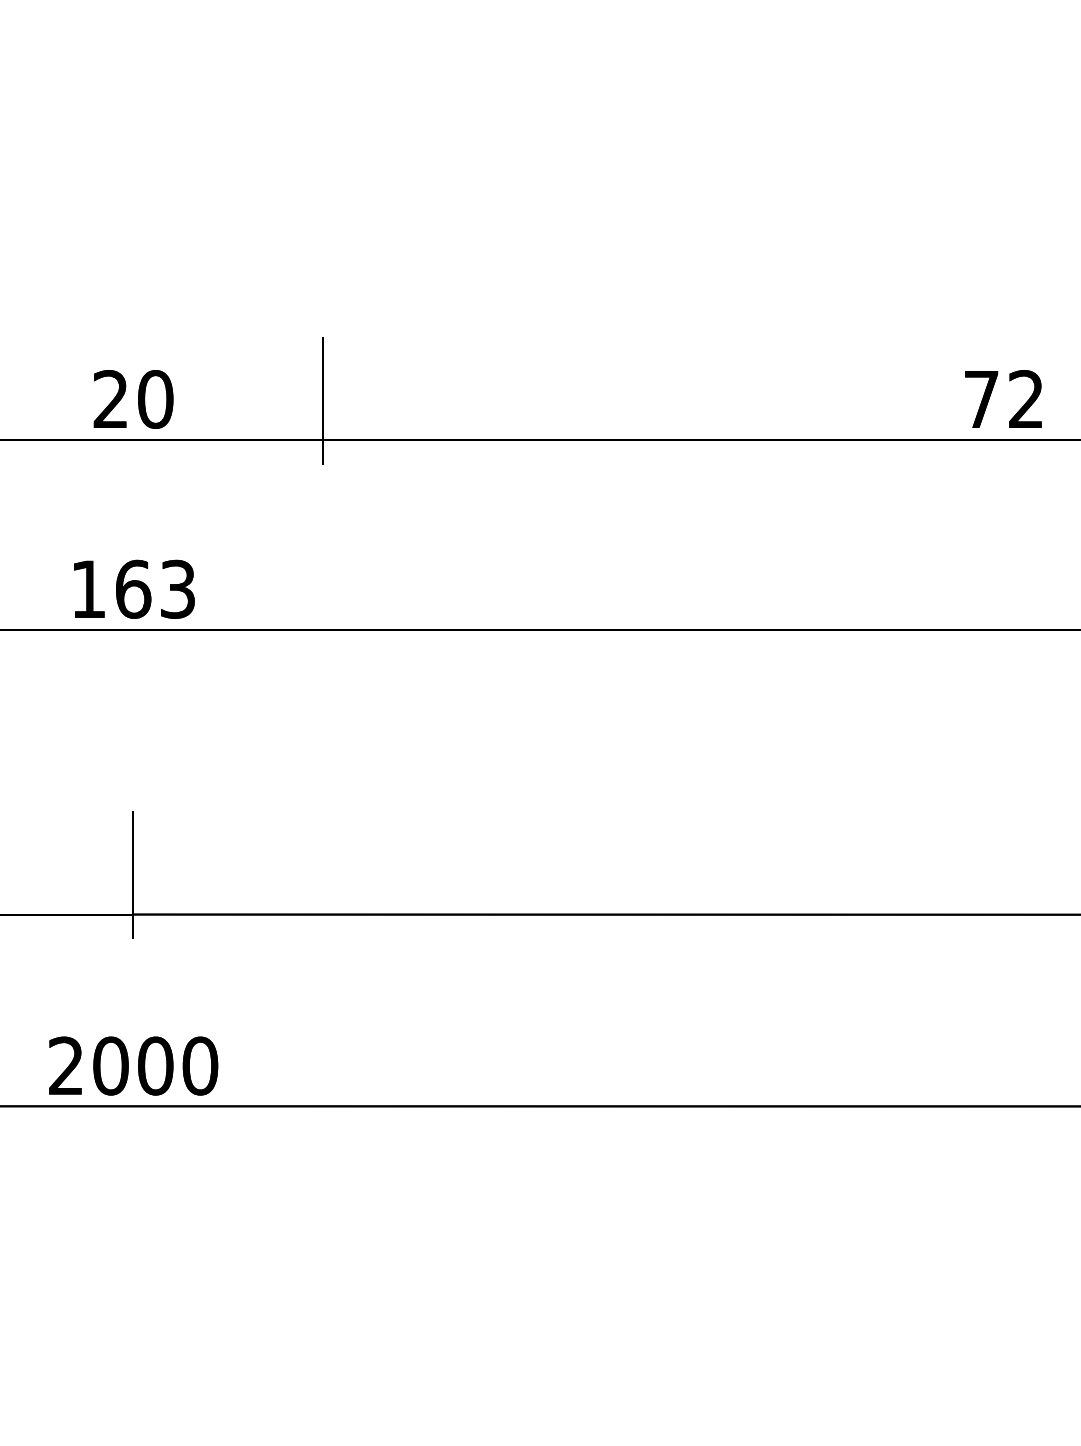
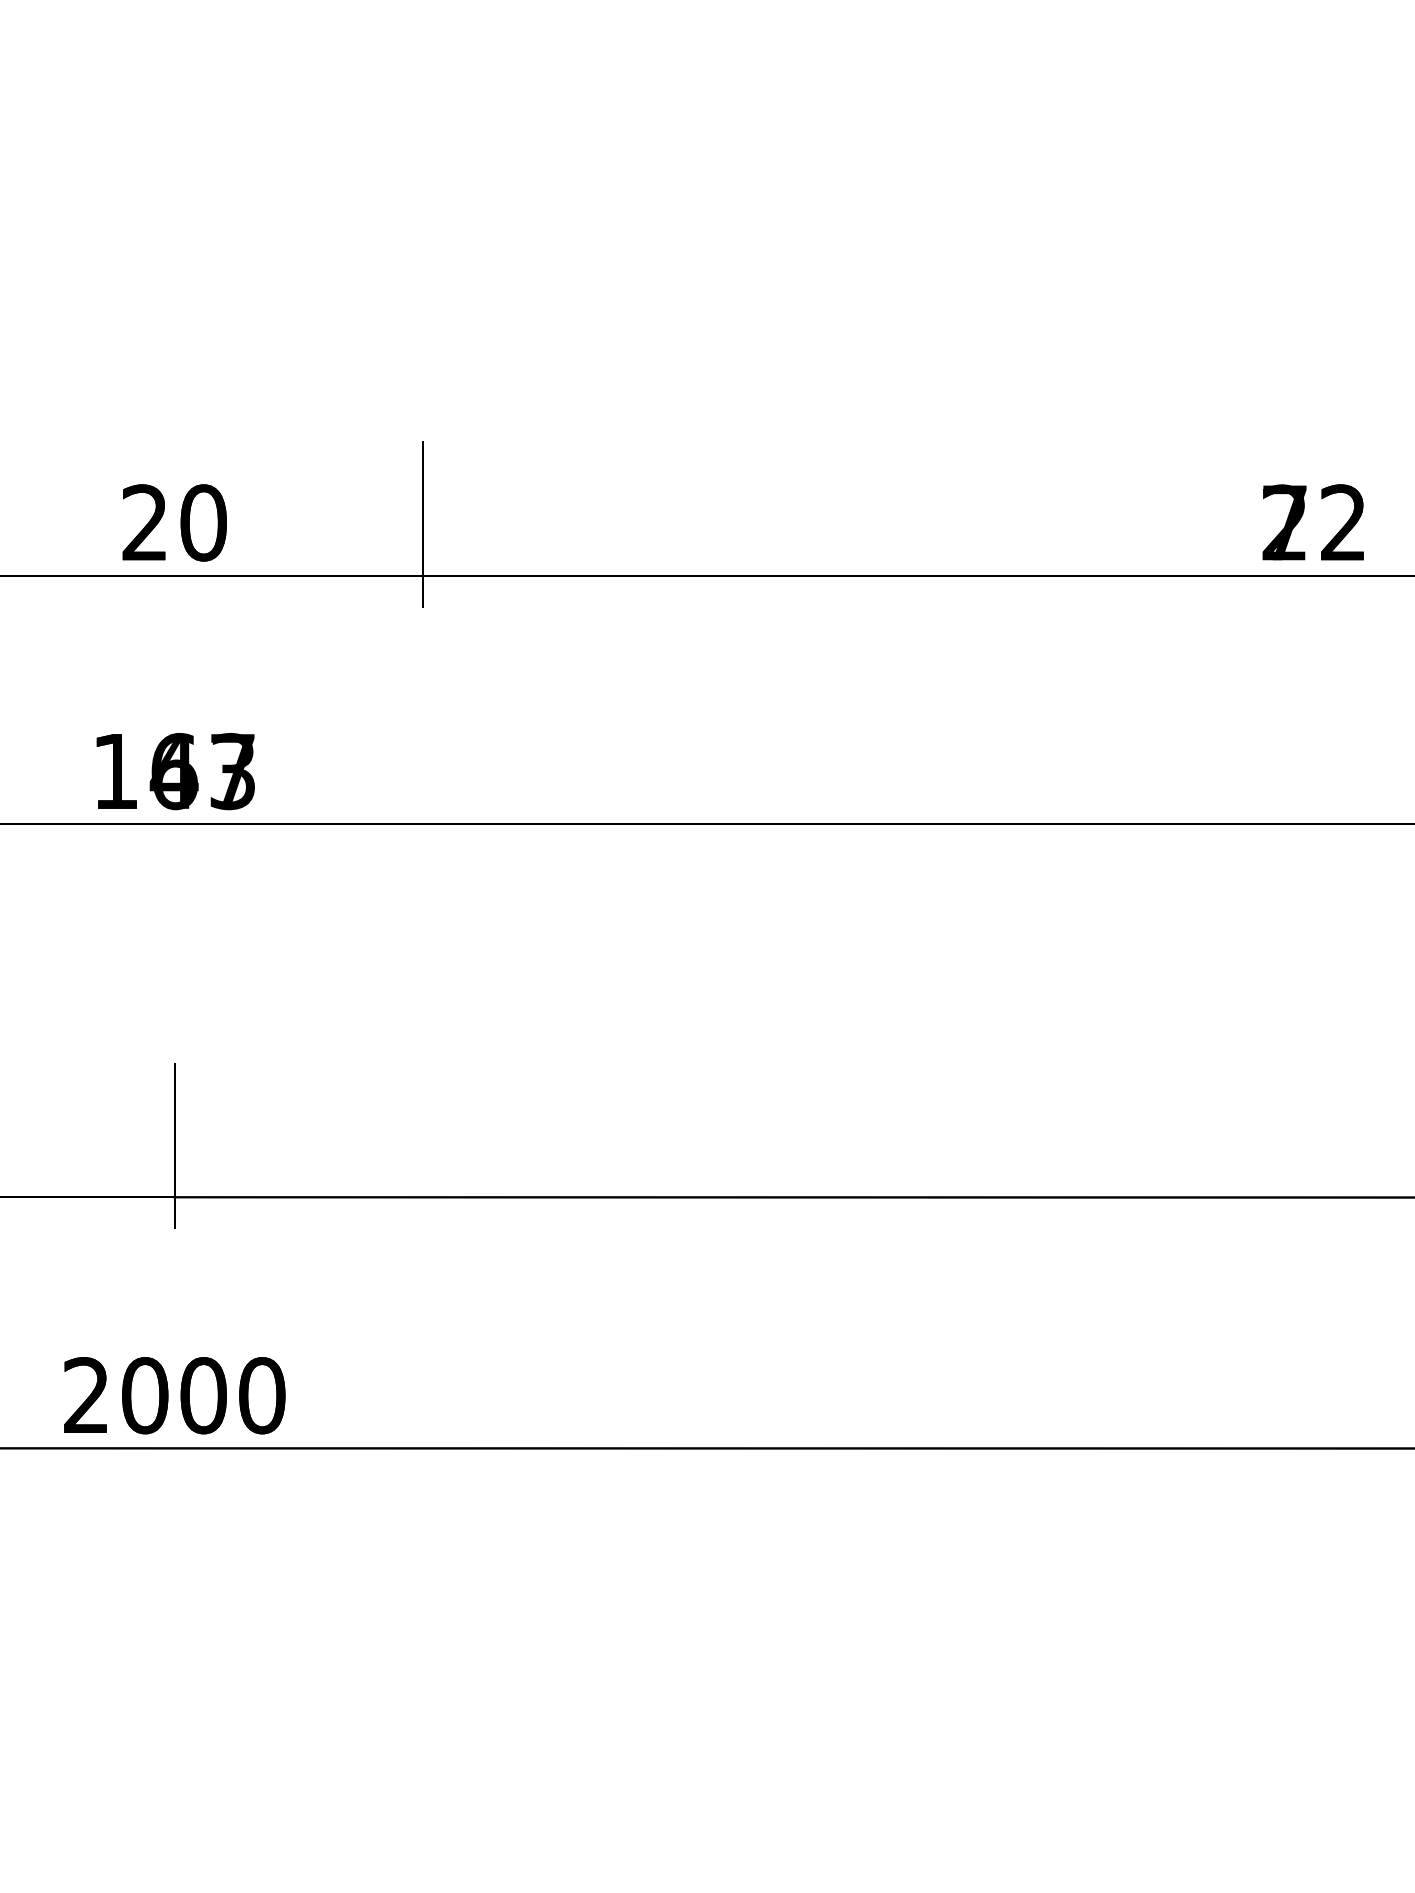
text: (981, 399) -> (1284, 522), 72 -> 22
text: (154, 589) -> (201, 771), 163 -> 147

